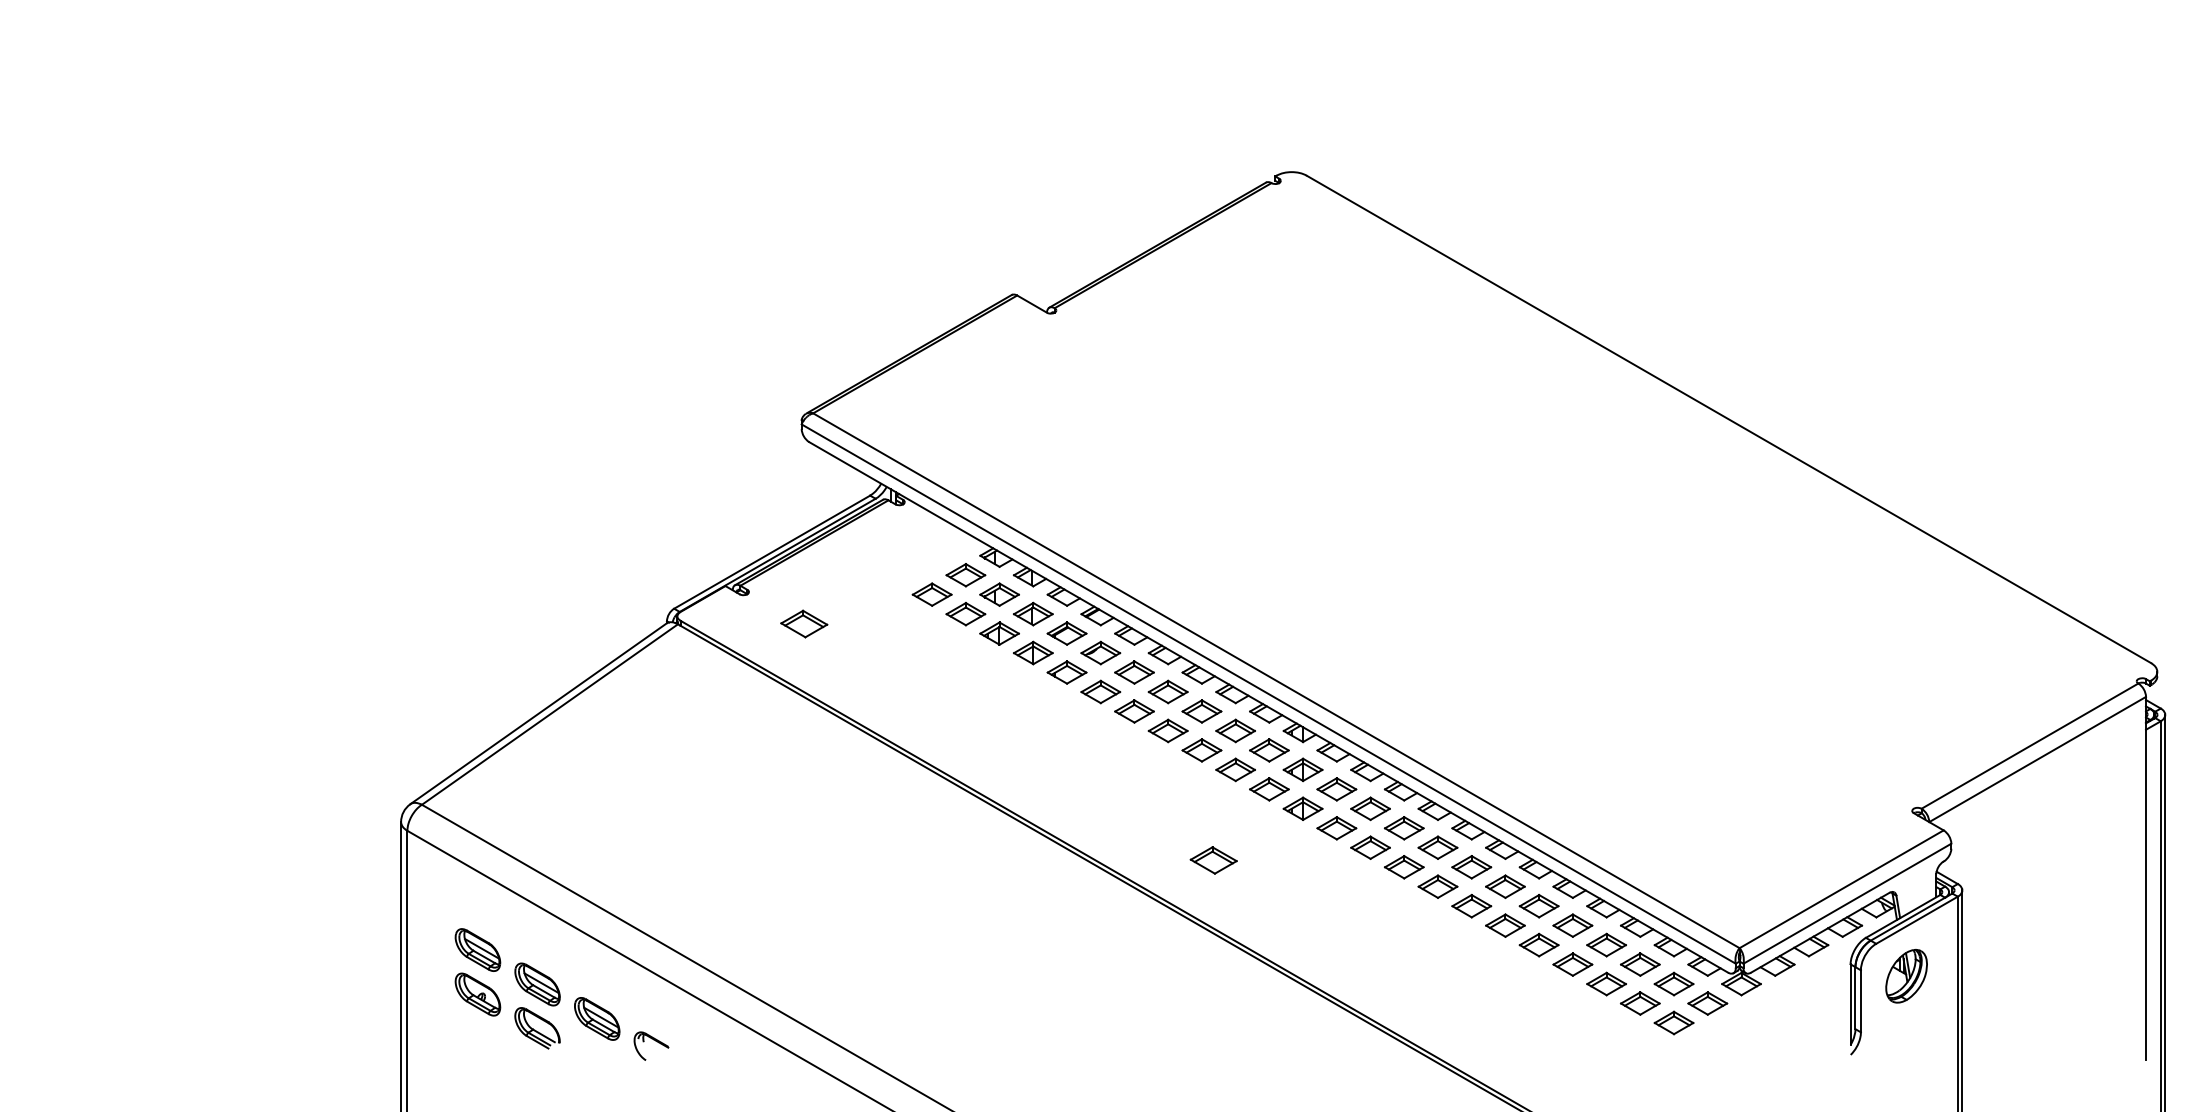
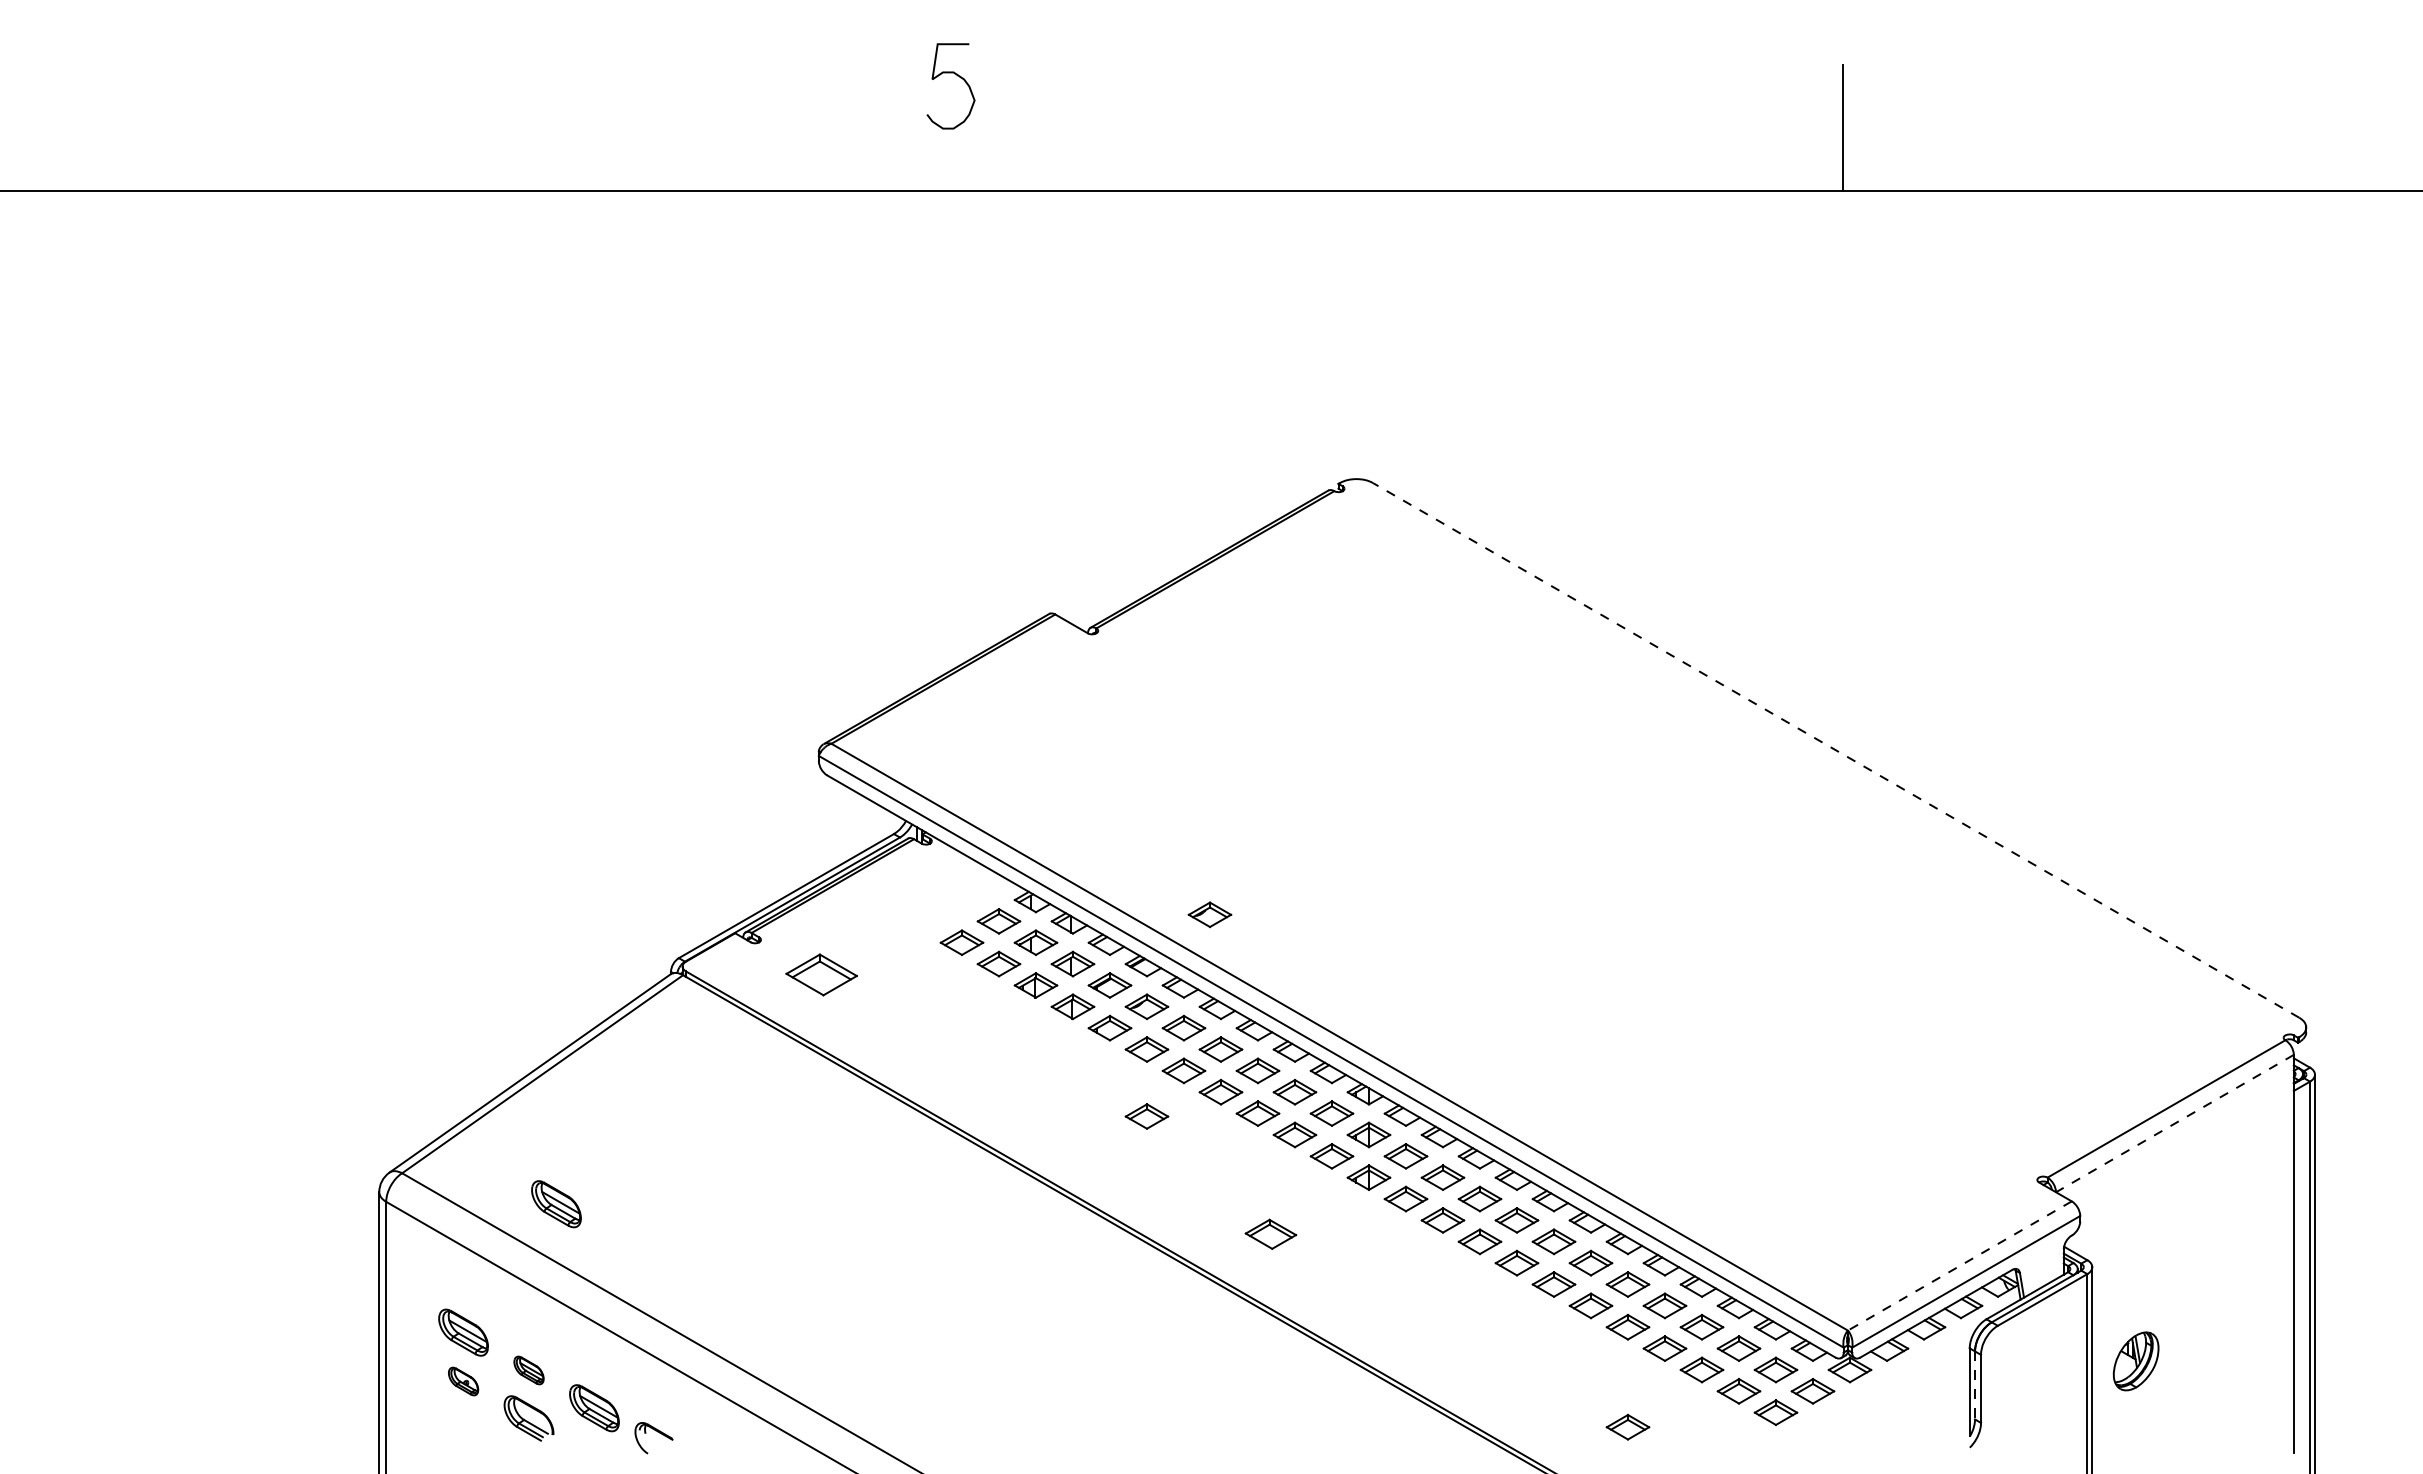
line: (1729, 419) -> (1836, 750), solid -> dashed
part: (1157, 568) -> (1209, 914), added
part: (804, 623) -> (821, 974), size x1.4
part: (1100, 753) -> (1146, 1116), added
line: (2037, 759) -> (2174, 1123), solid -> dashed
part: (562, 833) -> (556, 1204), added
line: (1841, 889) -> (1959, 1266), solid -> dashed
part: (1906, 976) -> (2135, 1361), moved
part: (537, 984) -> (528, 1370), size x0.6
part: (477, 994) -> (463, 1381), size x0.6
line: (1855, 998) -> (1975, 1385), solid -> dashed
part: (1538, 1036) -> (1627, 1427), added

